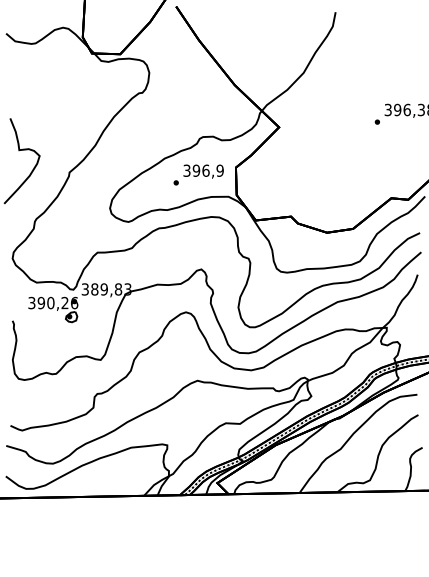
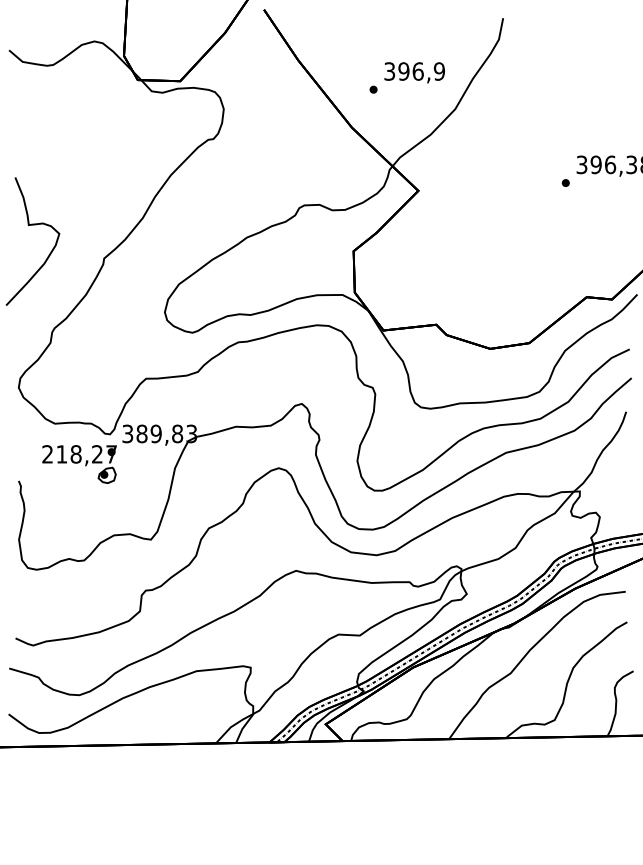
text: (198, 174) -> (406, 77), moved
text: (53, 302) -> (80, 453), 390,26 -> 218,27

